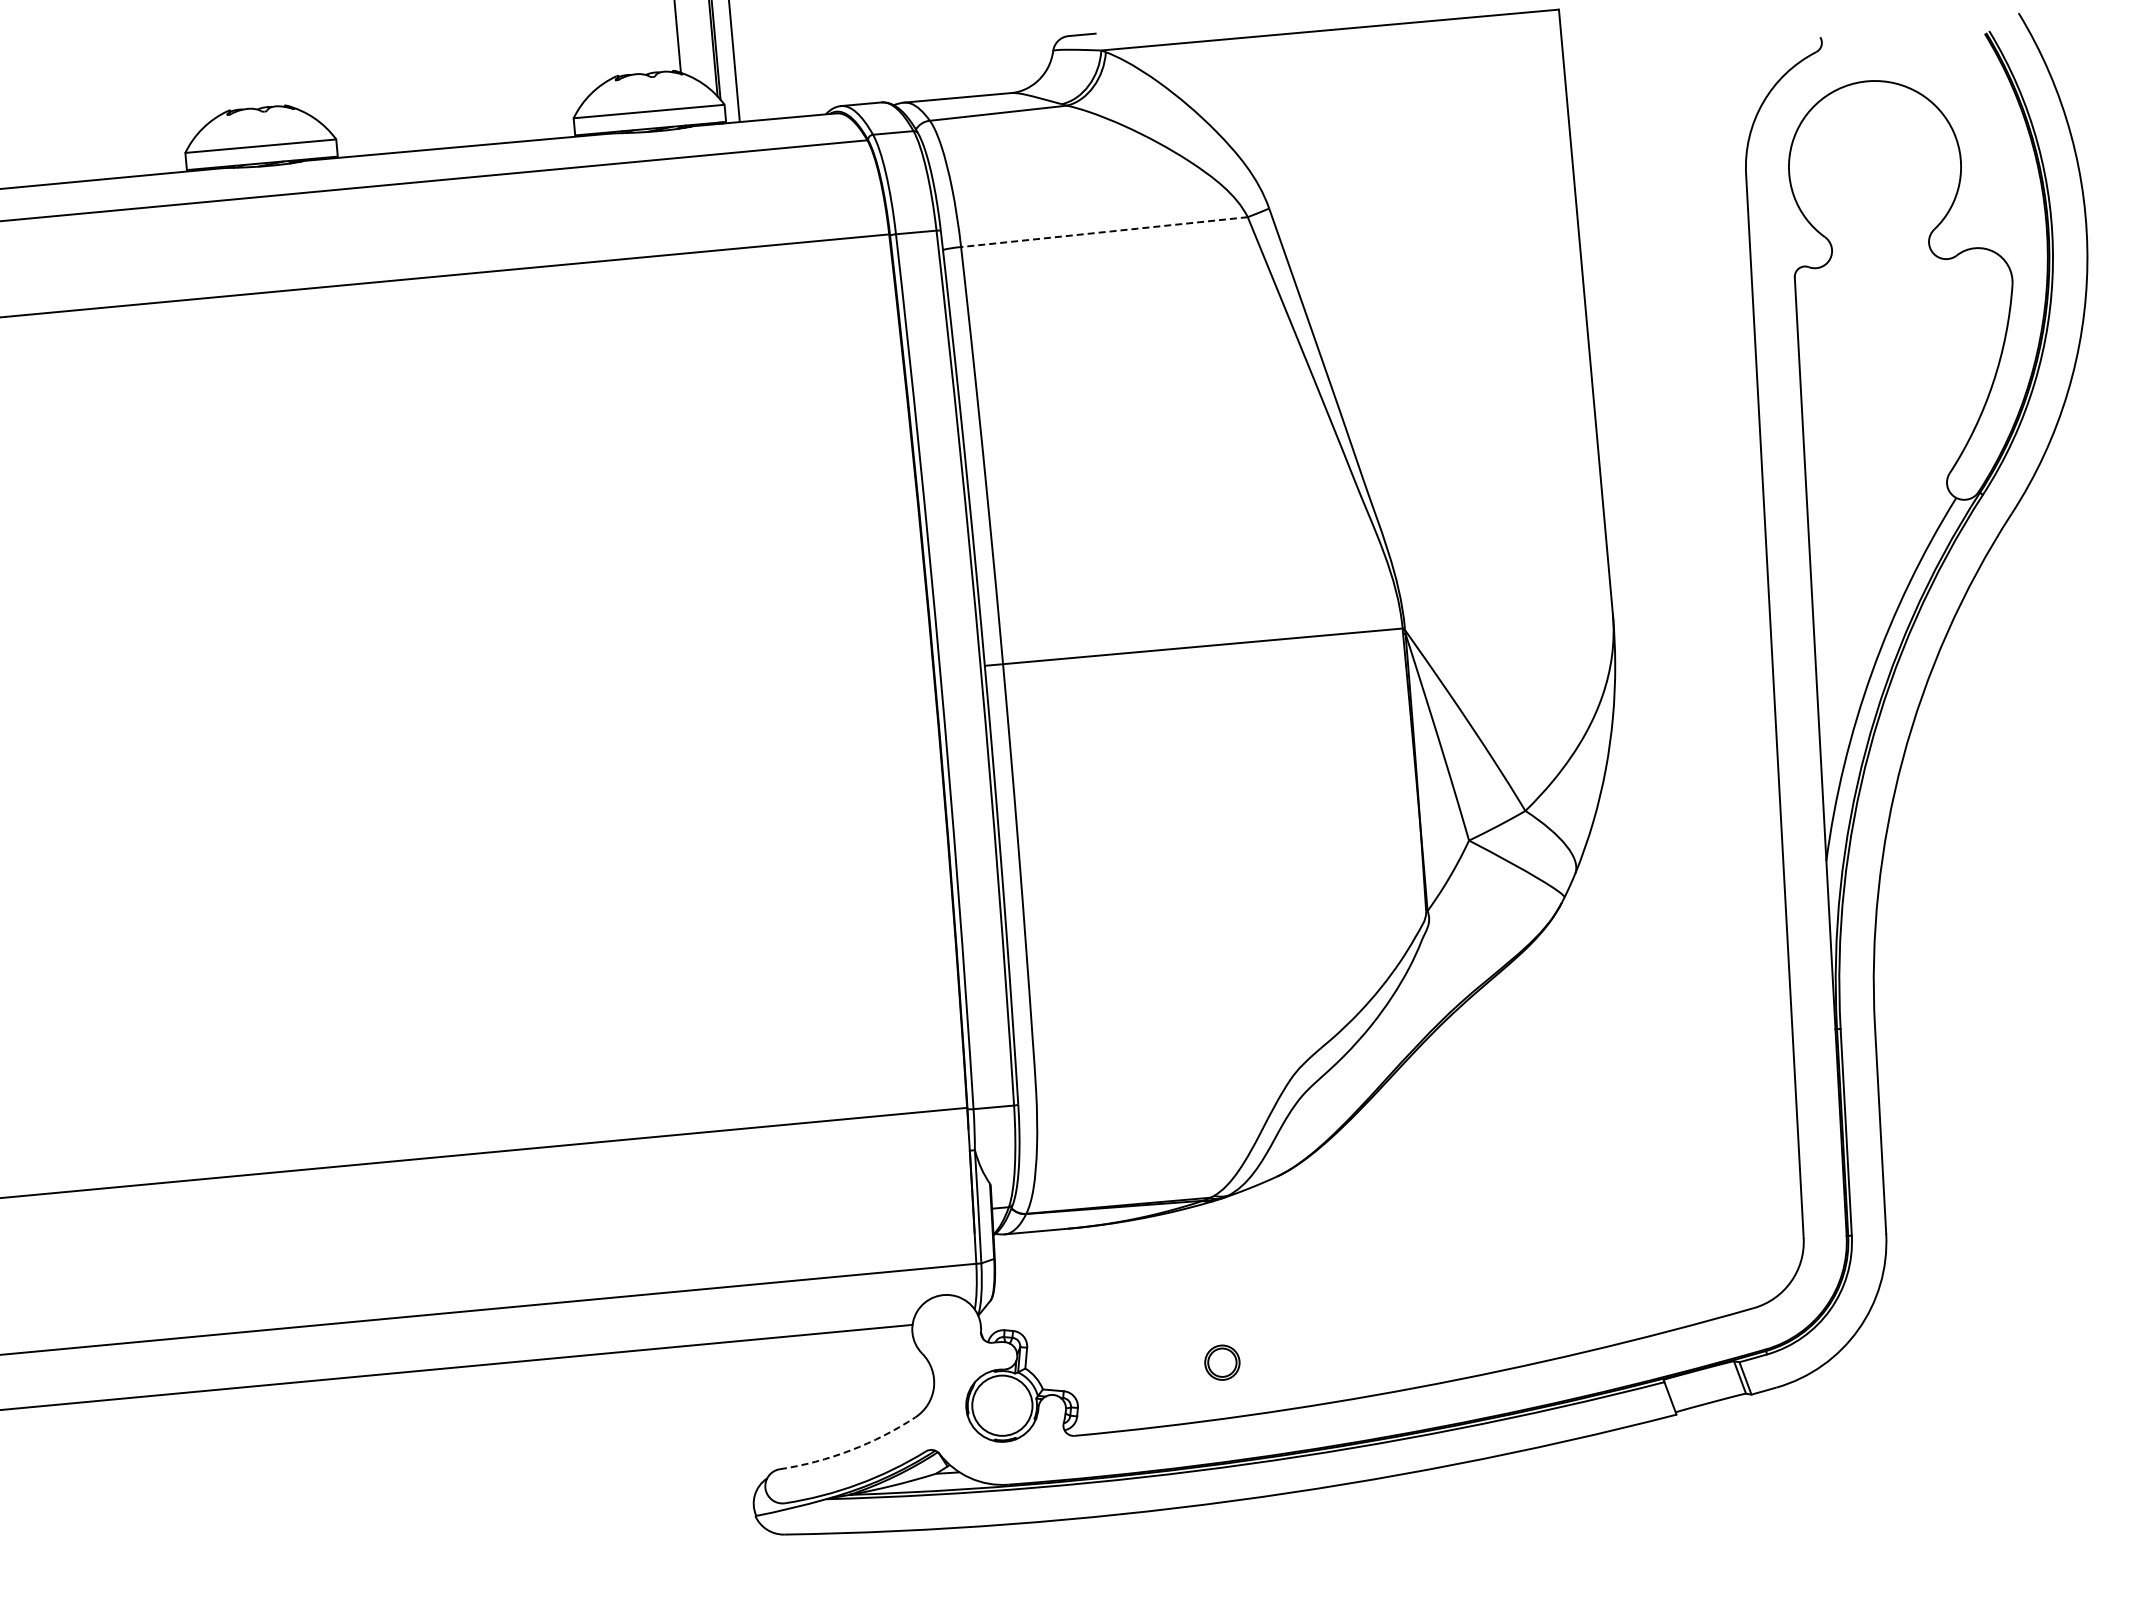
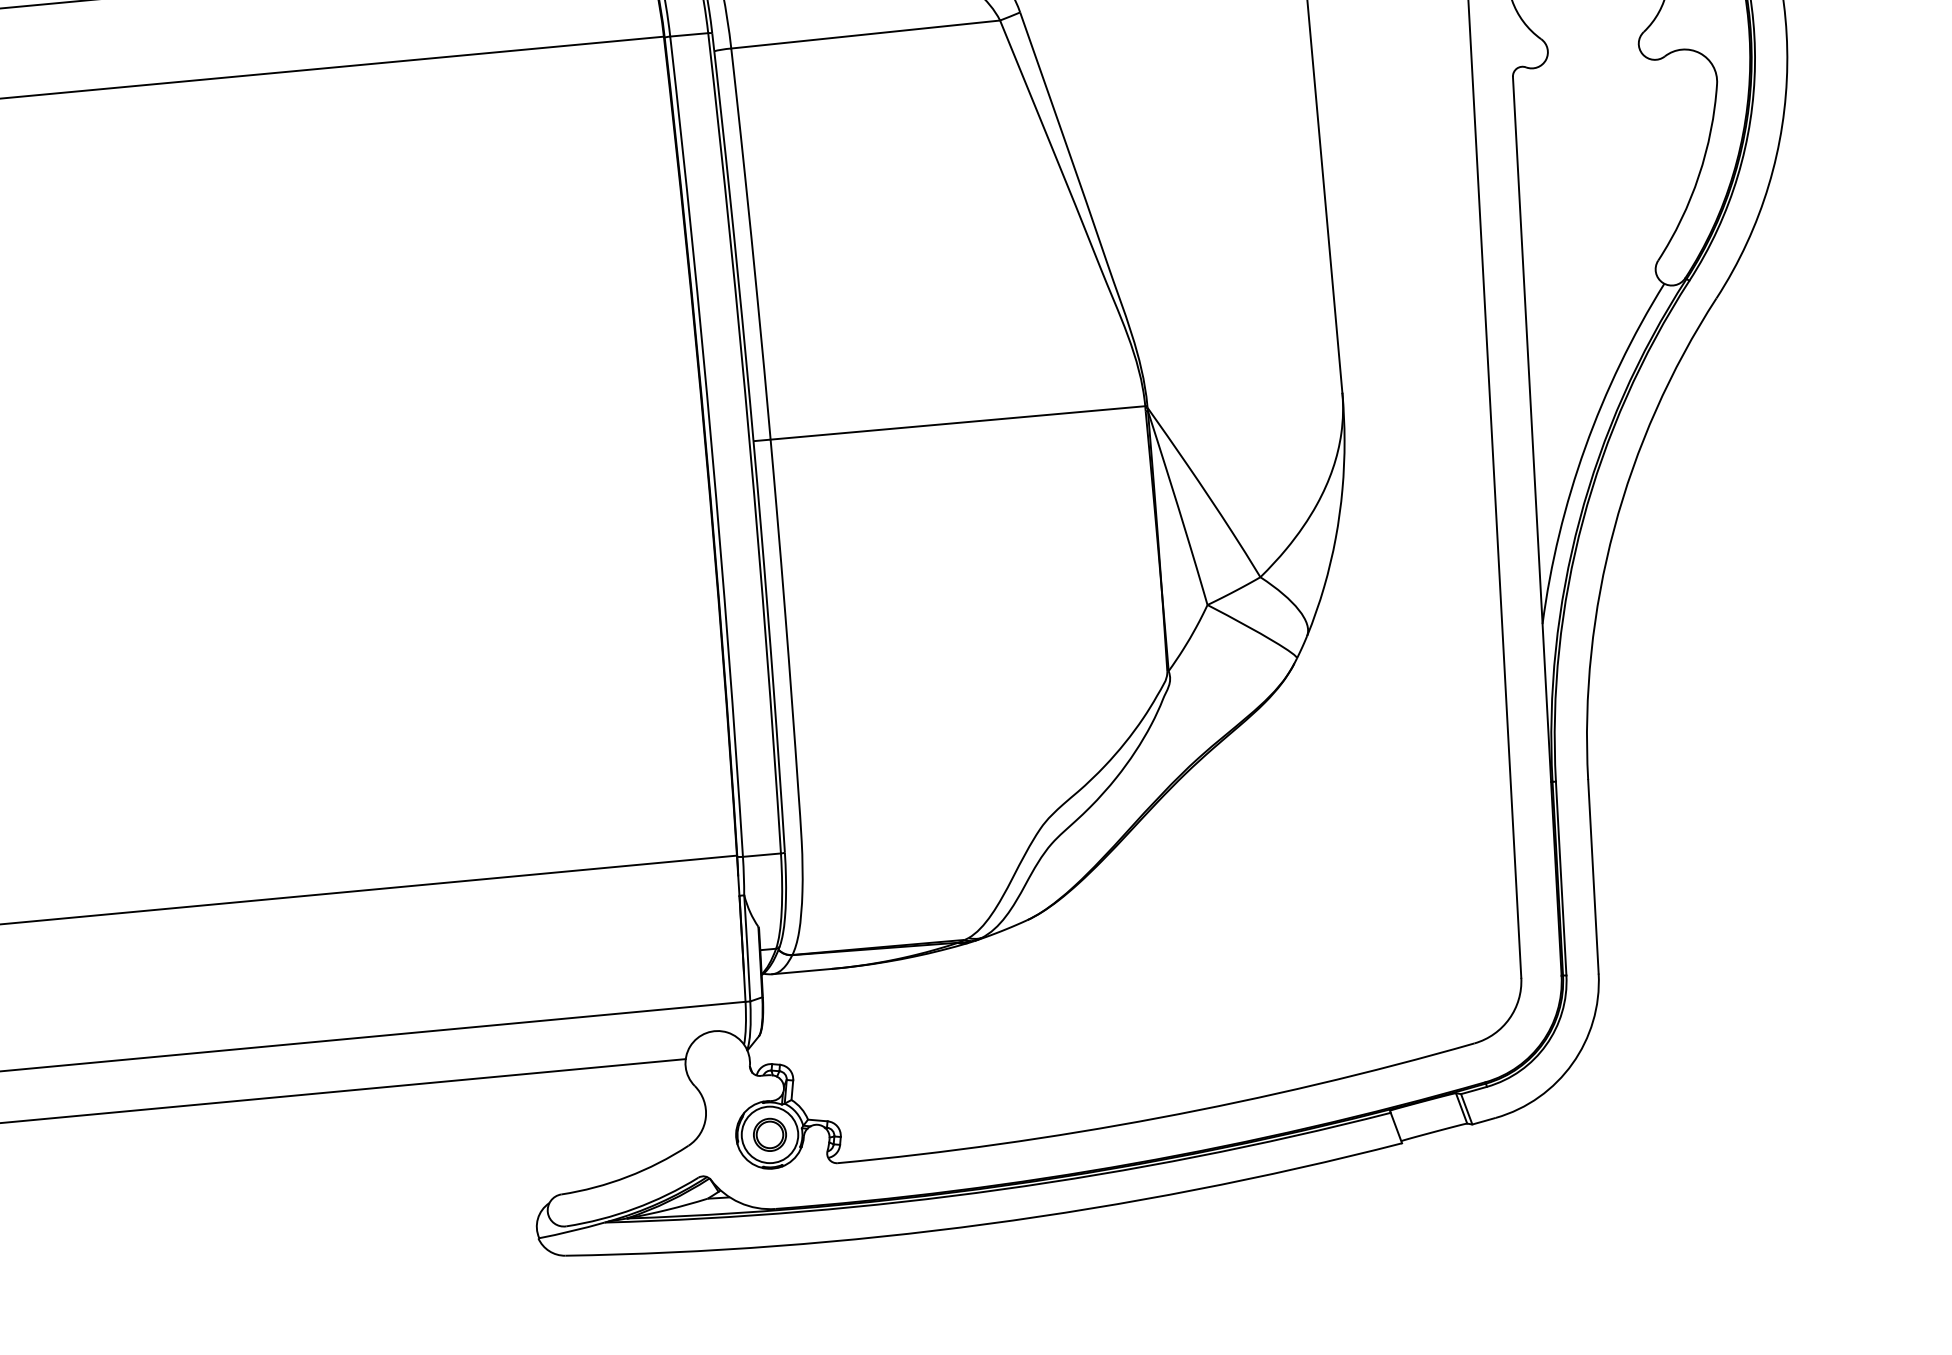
line: (1103, 232) -> (864, 34), dashed -> solid
part: (1222, 1362) -> (770, 1134), moved
arc: (850, 1450) -> (627, 1176), dashed -> solid

